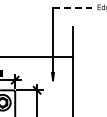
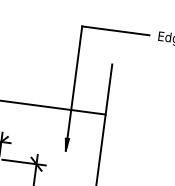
line: (72, 7) -> (115, 30), dashed -> solid

